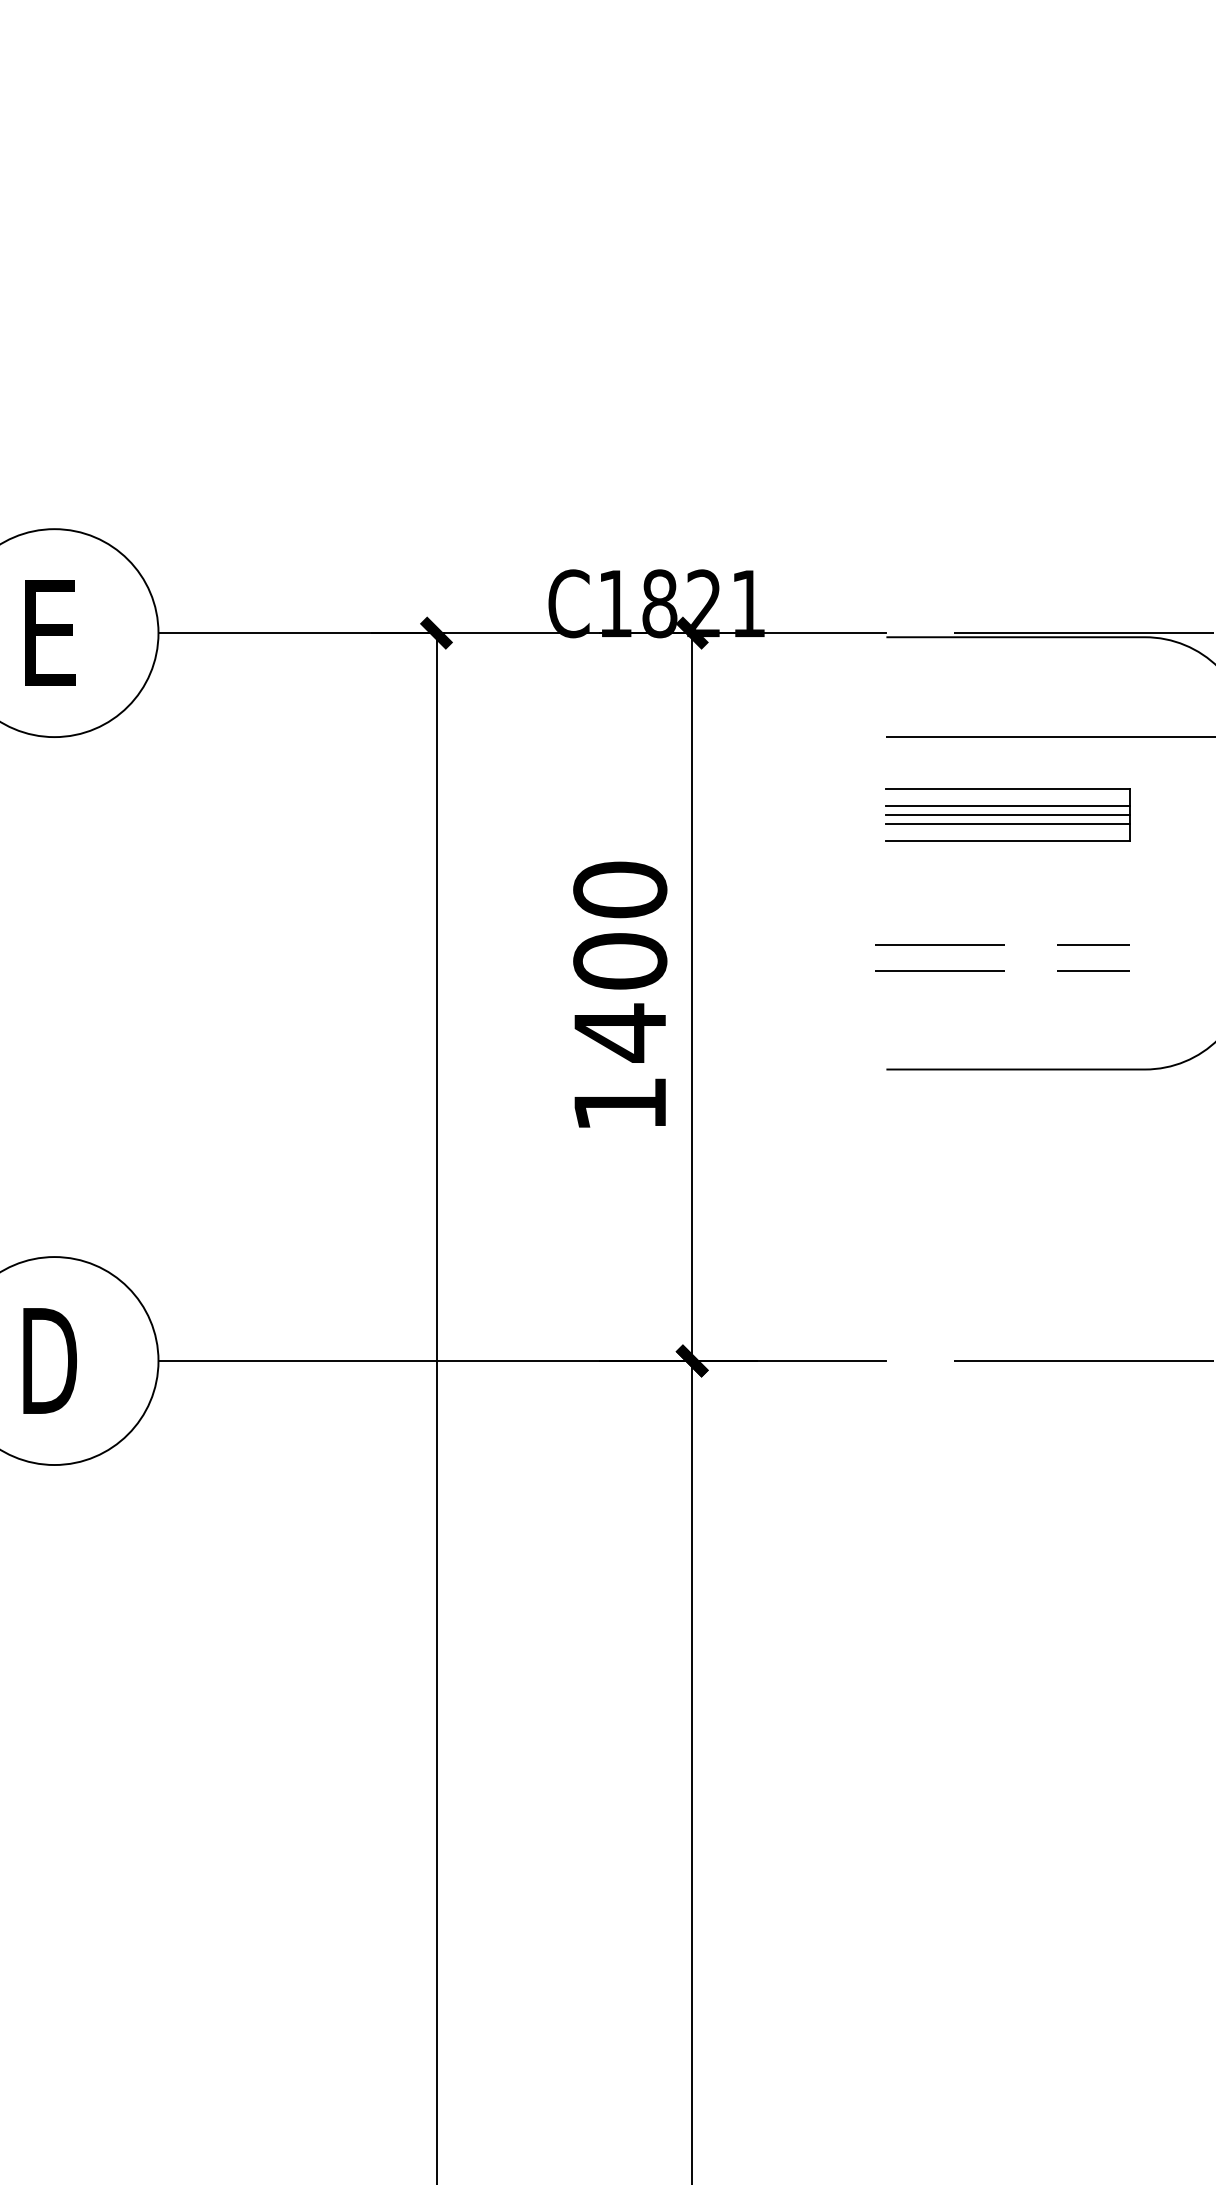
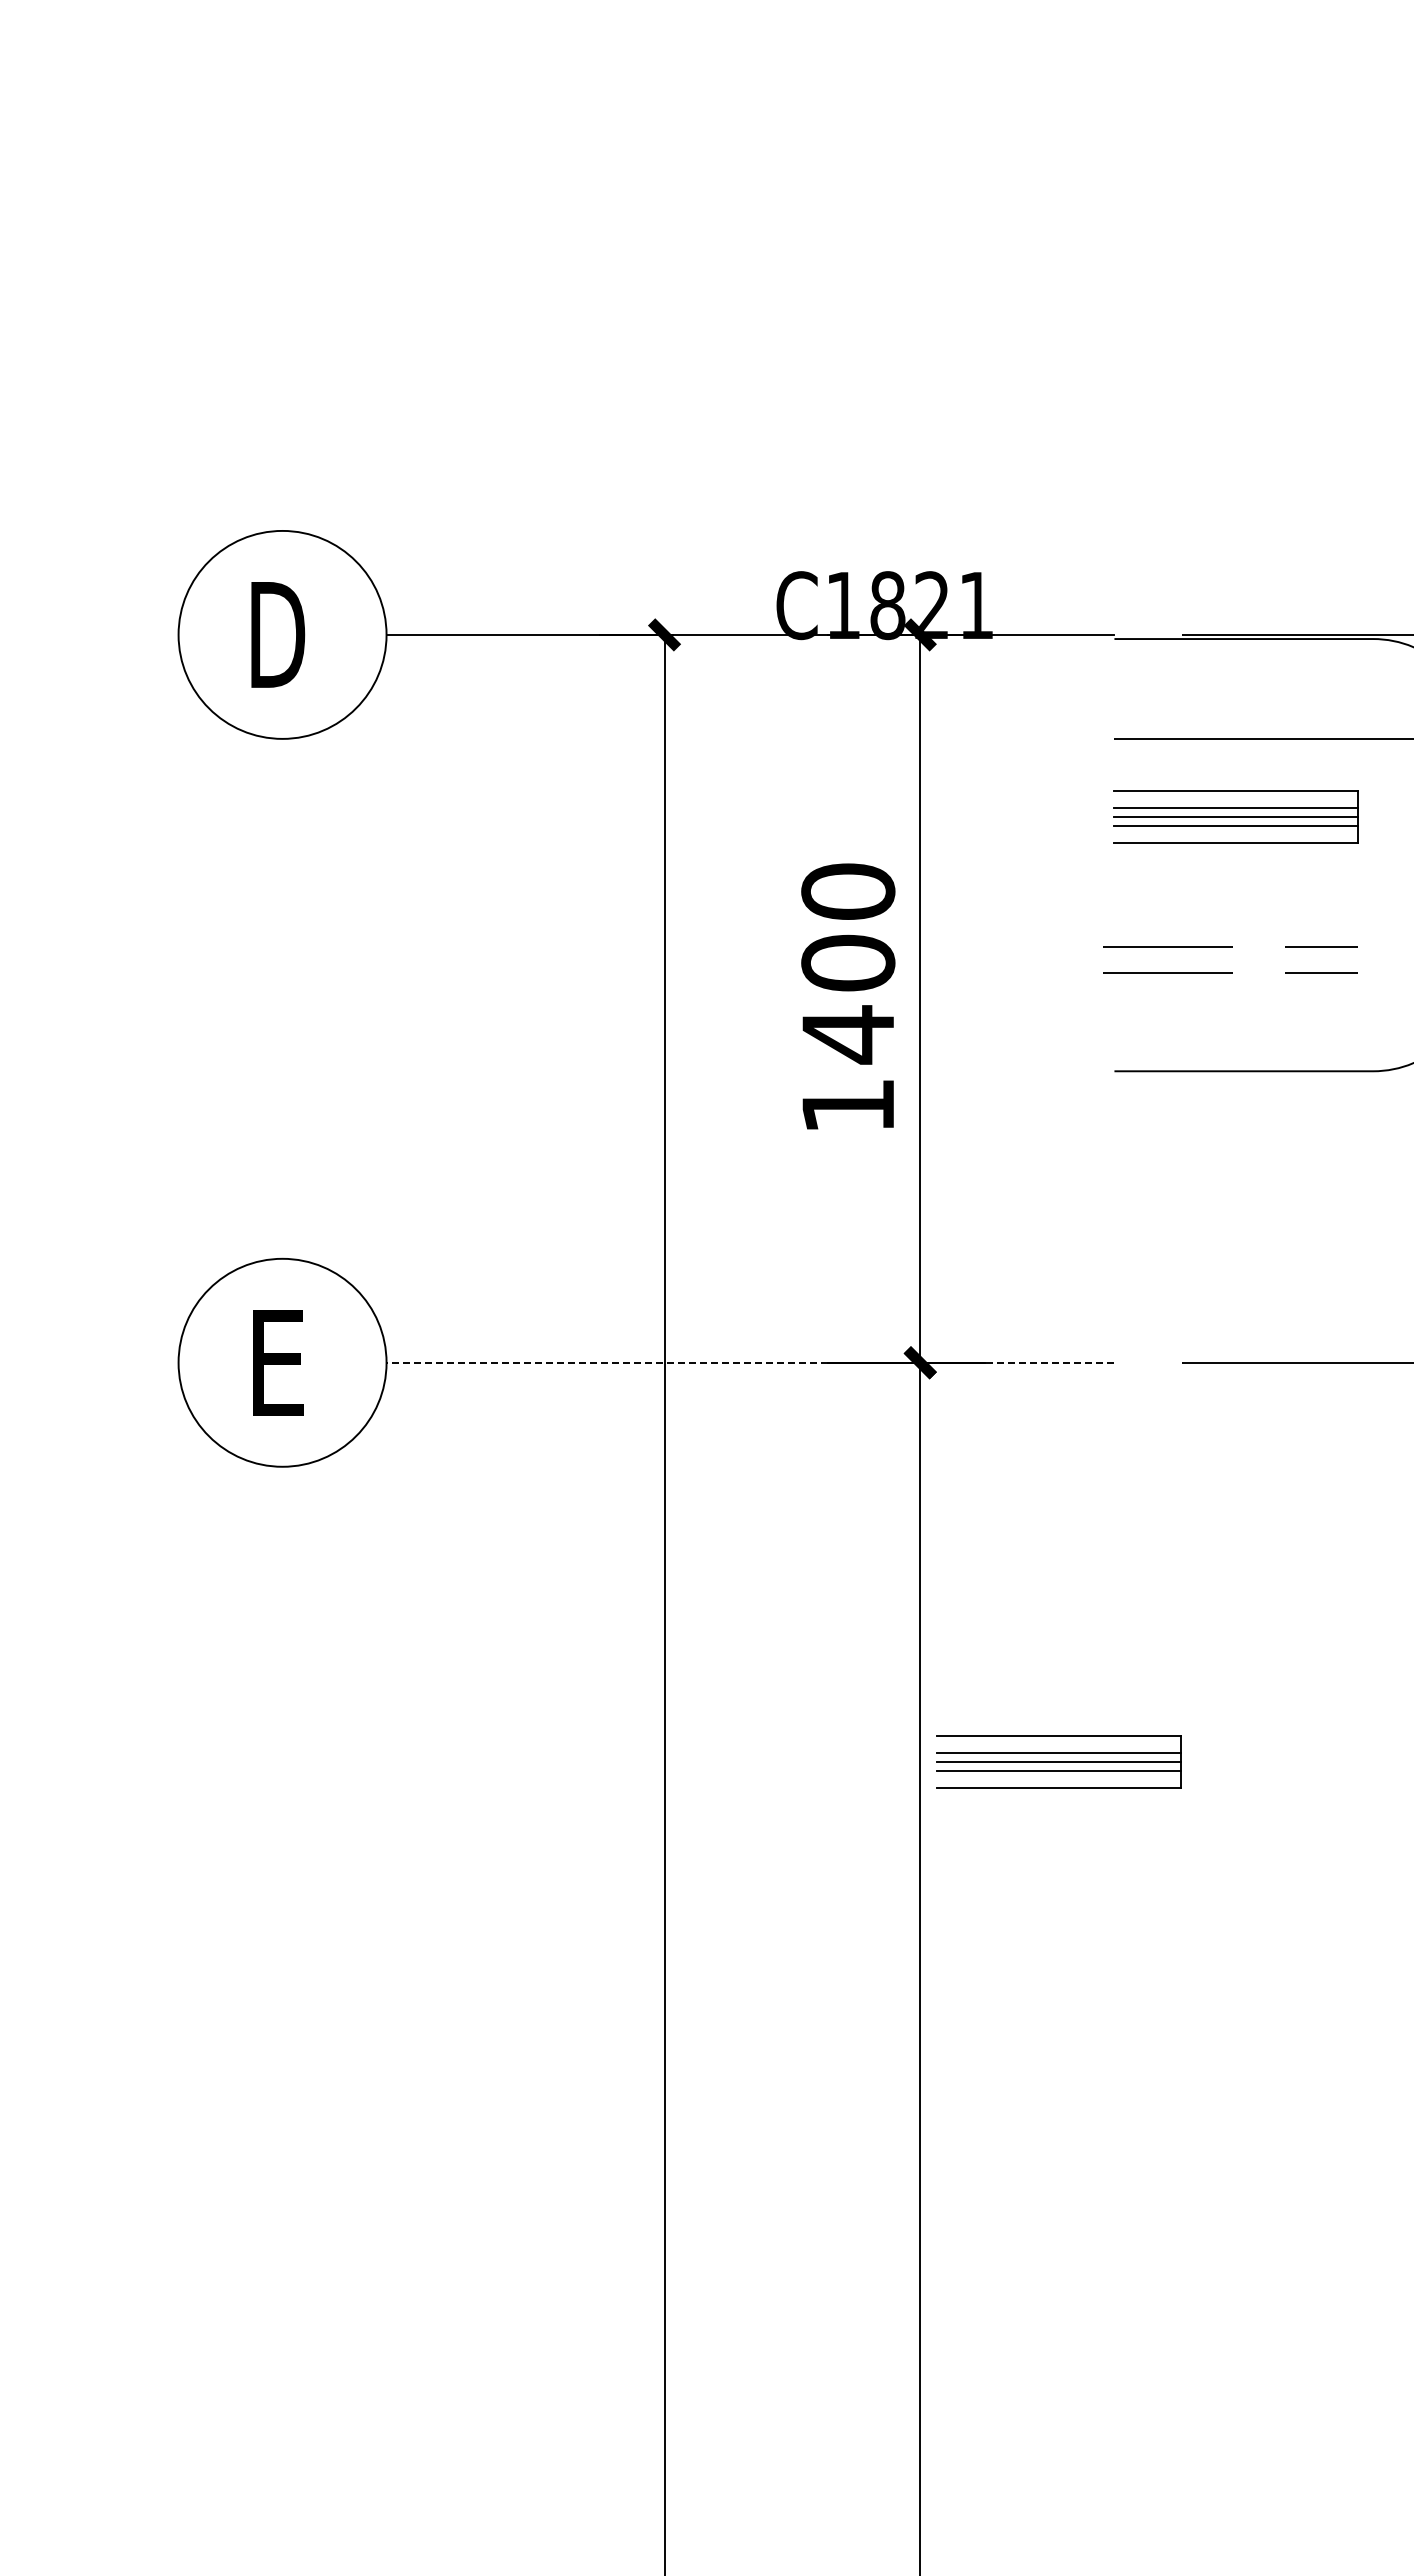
text: (50, 632) -> (278, 634), E -> D
text: (50, 1360) -> (278, 1362), D -> E
line: (522, 1360) -> (750, 1362), solid -> dashed
part: (830, 1759) -> (1058, 1761), added

